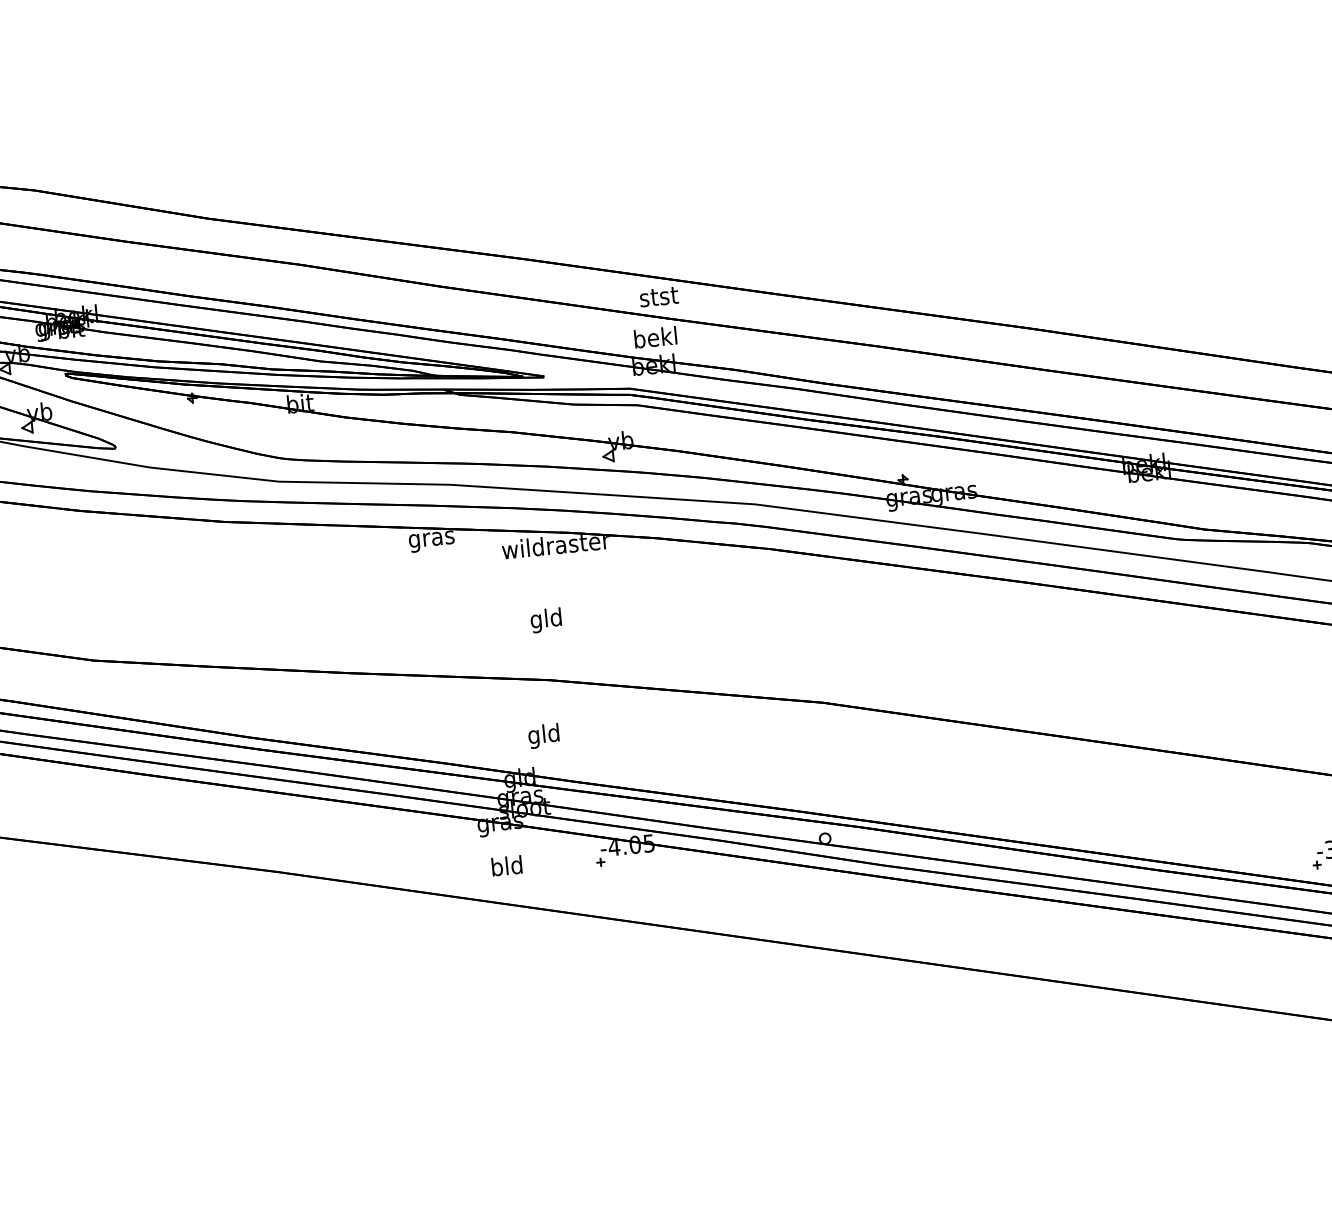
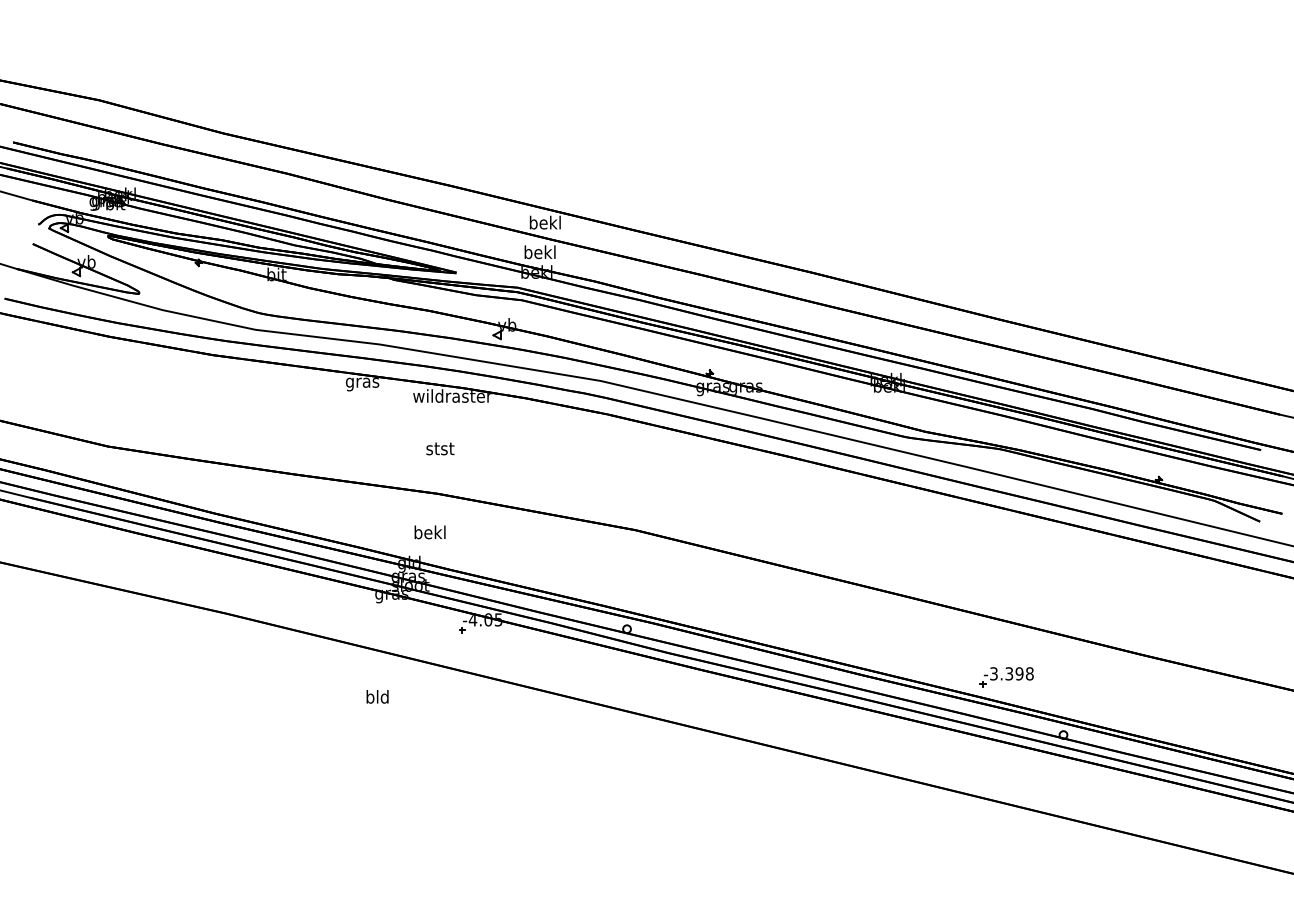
text: (657, 296) -> (544, 222), stst -> bekl
text: (546, 619) -> (440, 449), gld -> stst
text: (543, 735) -> (429, 533), gld -> bekl
text: (506, 865) -> (377, 696), moved

